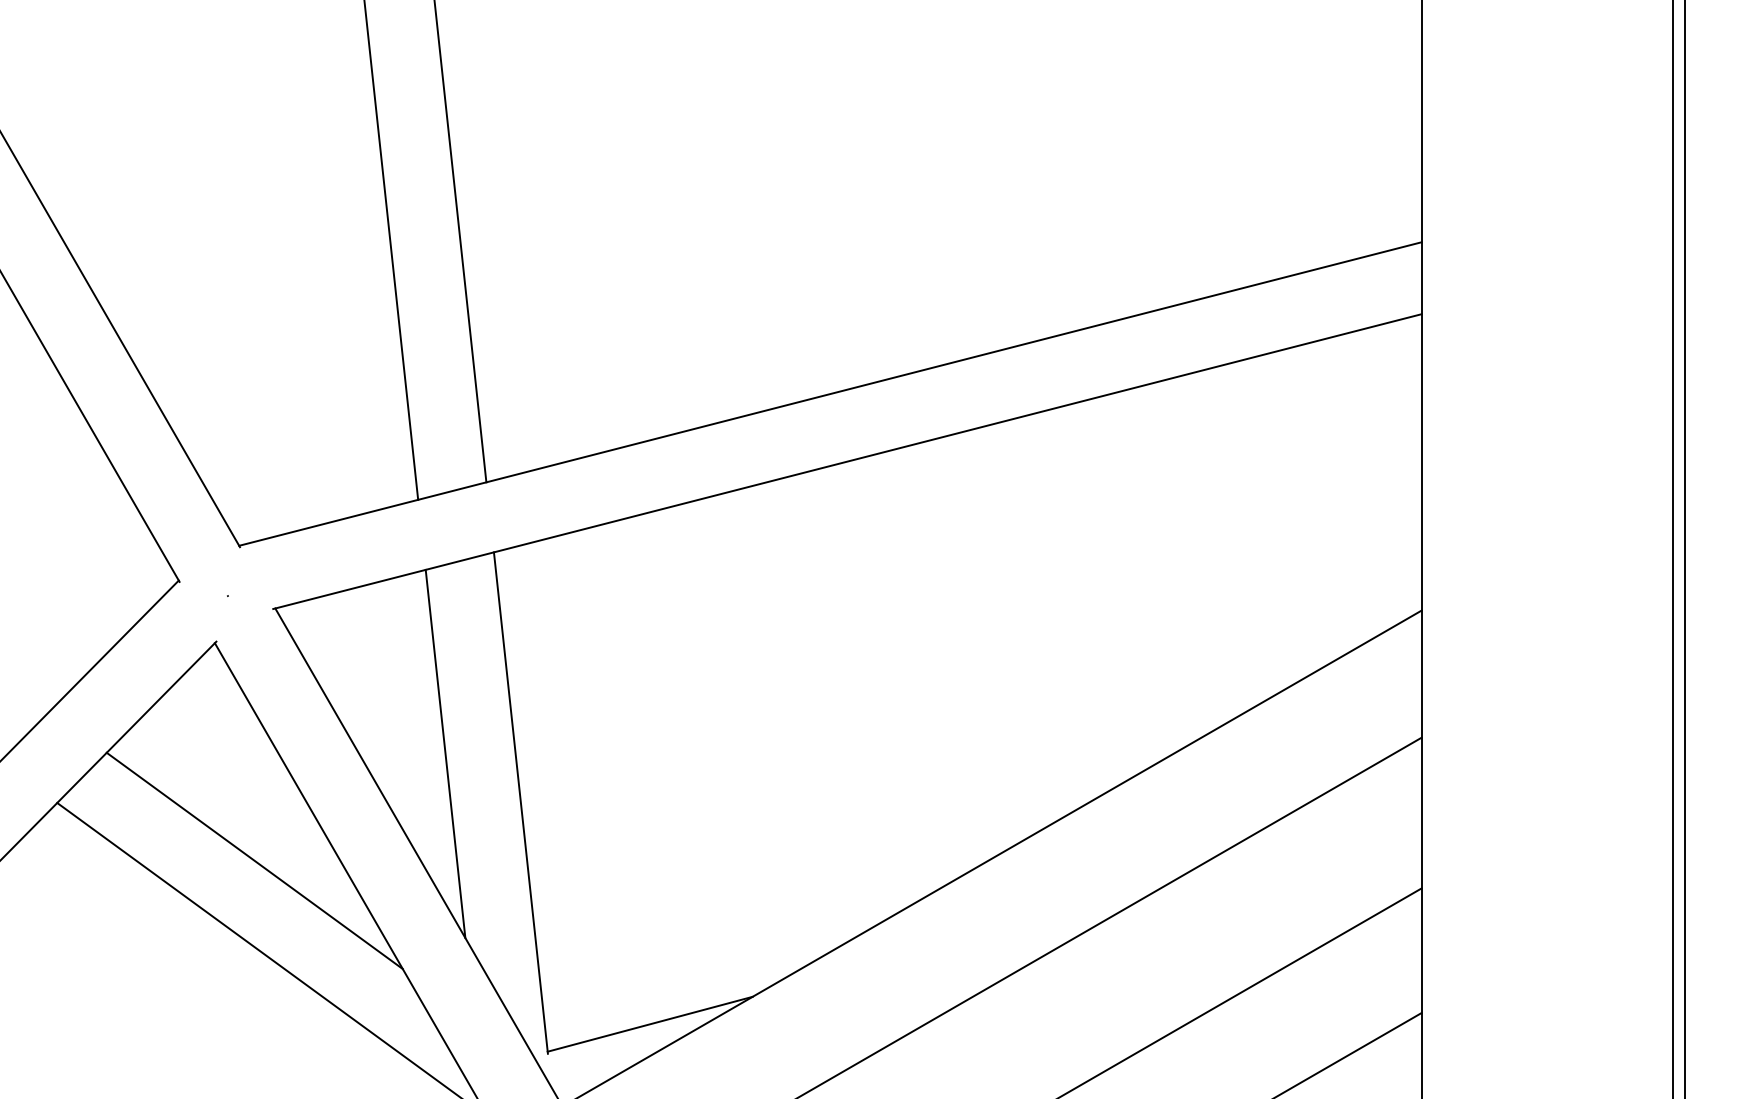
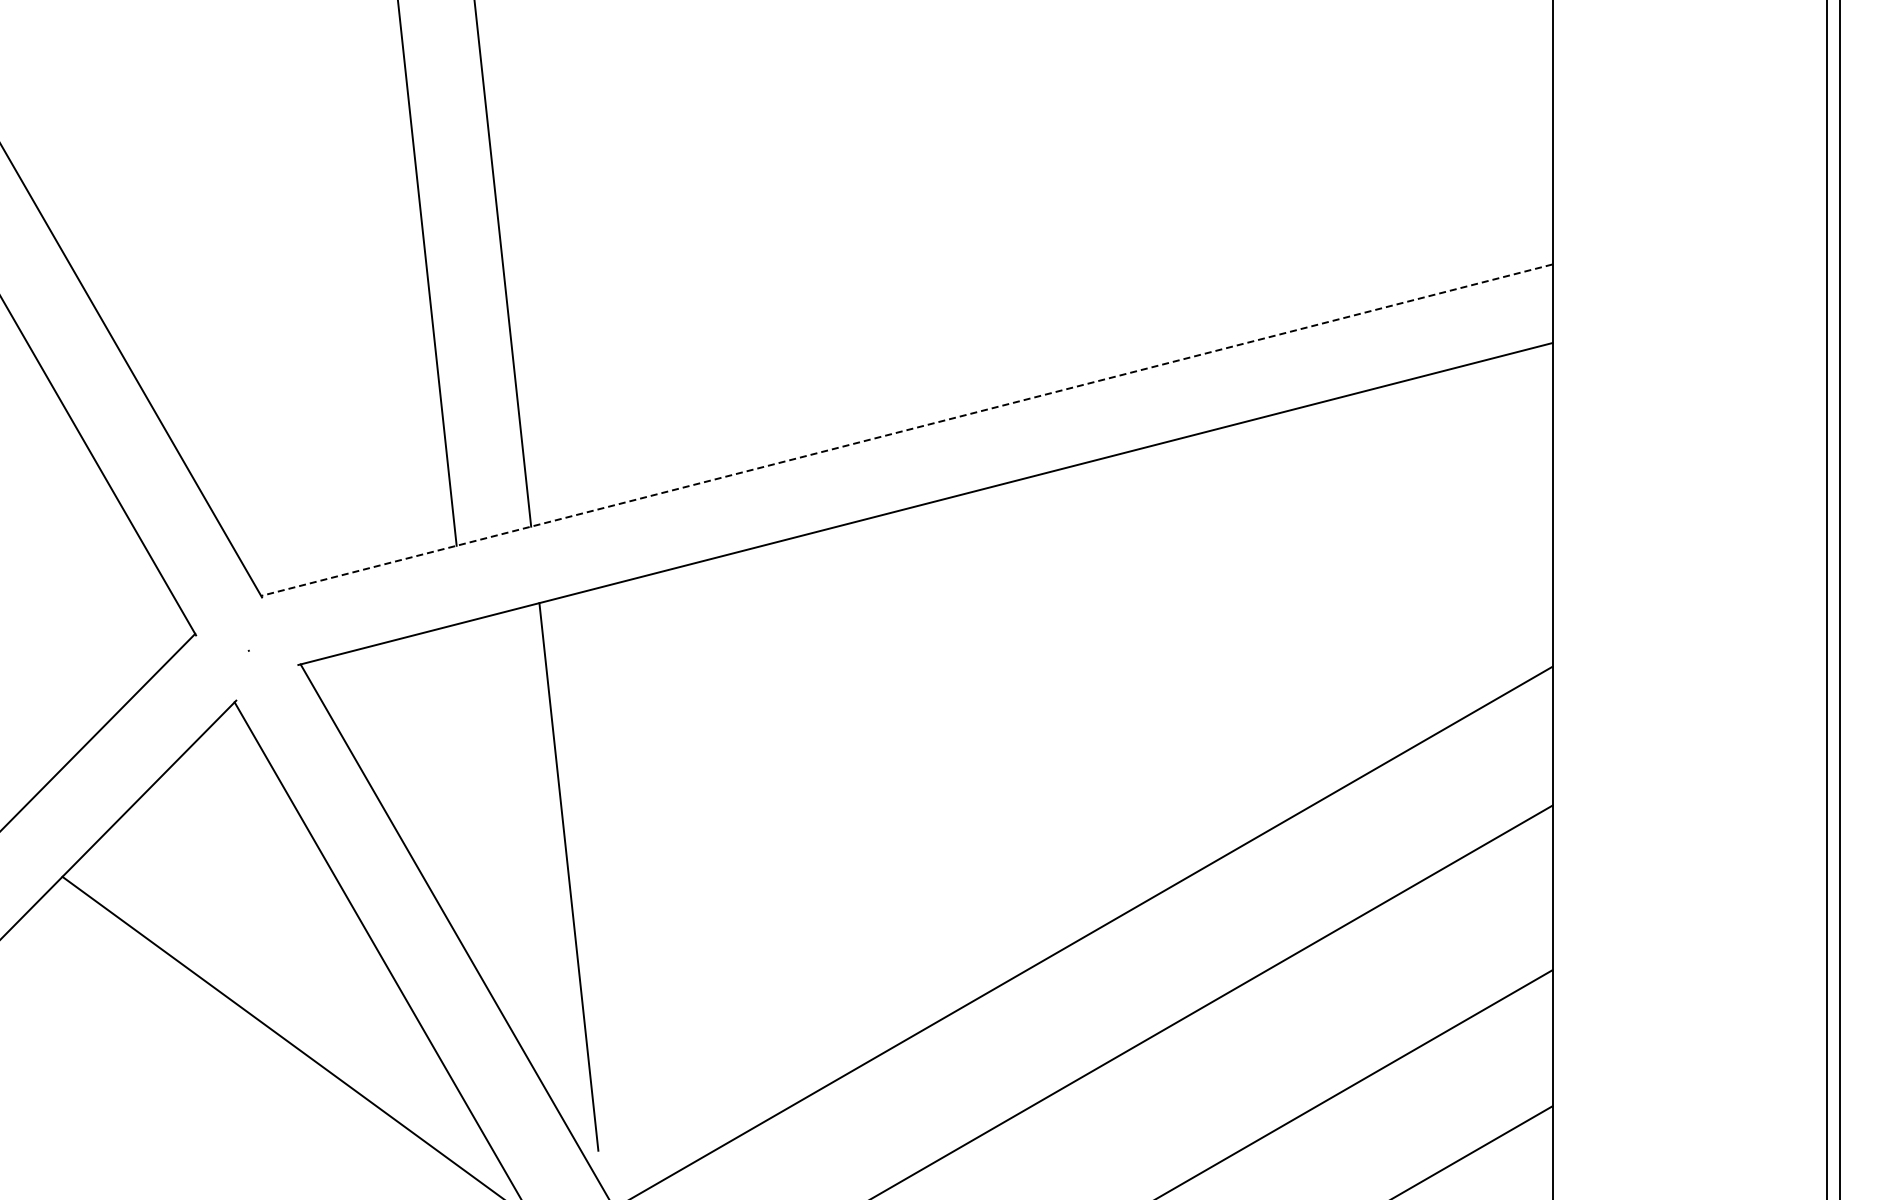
line: (830, 394) -> (906, 430), solid -> dashed
line: (445, 754) -> (486, 823), removed
line: (254, 861) -> (277, 940), removed
line: (650, 1024) -> (710, 1118), removed

